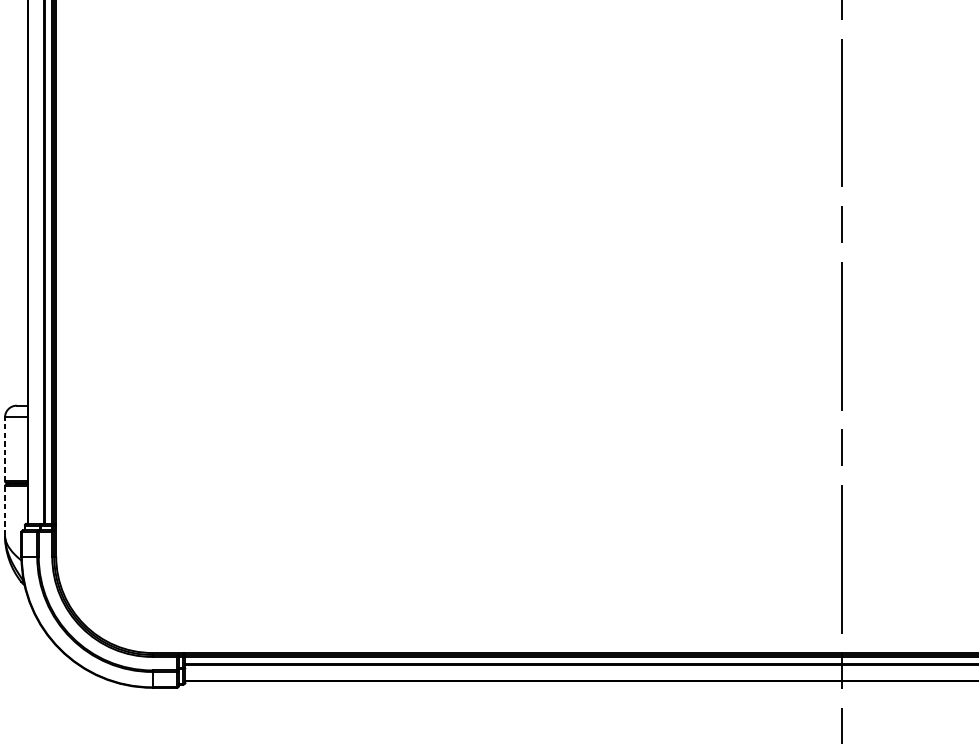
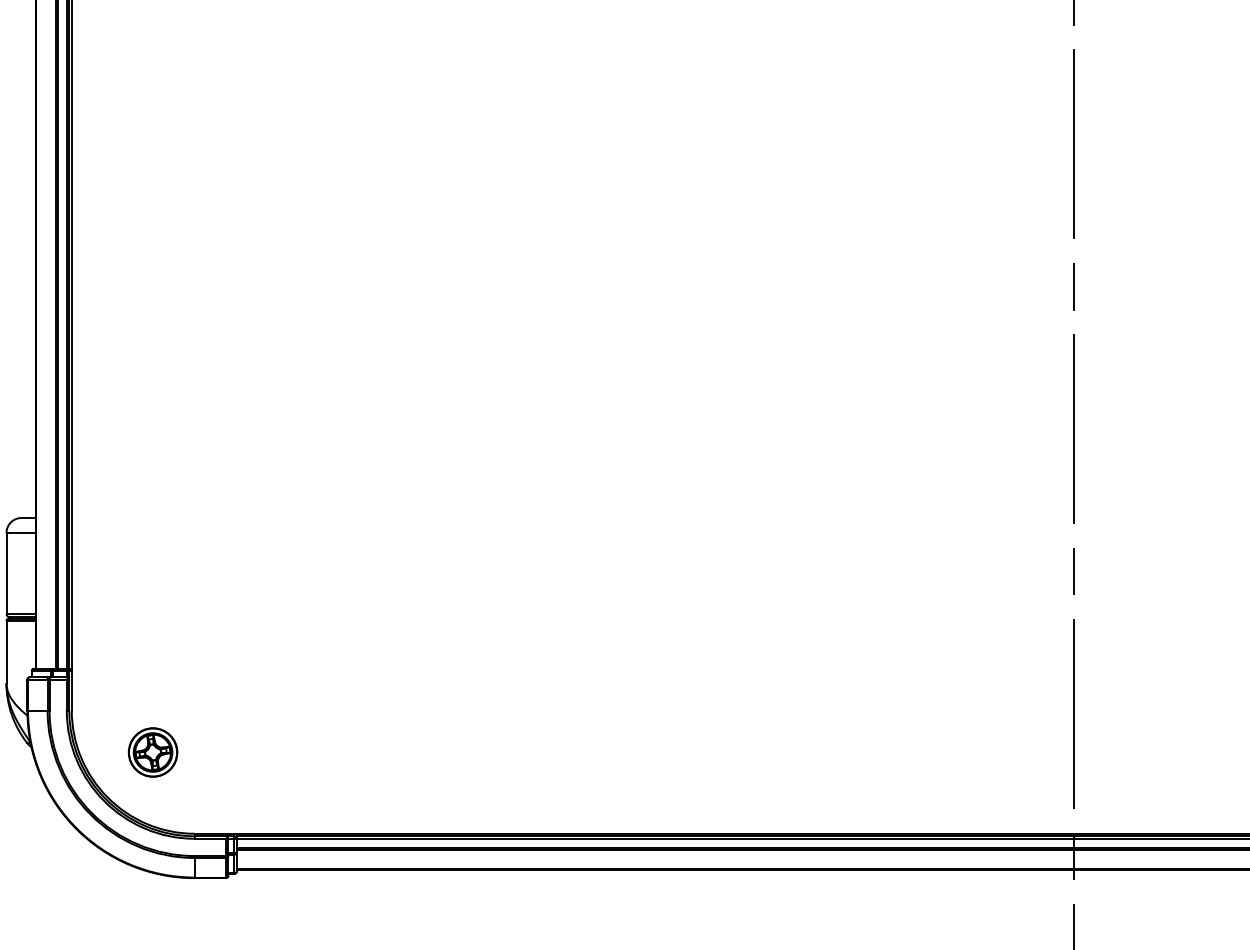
line: (5, 449) -> (6, 573), dashed -> solid
line: (5, 510) -> (6, 651), dashed -> solid
part: (119, 589) -> (152, 752), added

